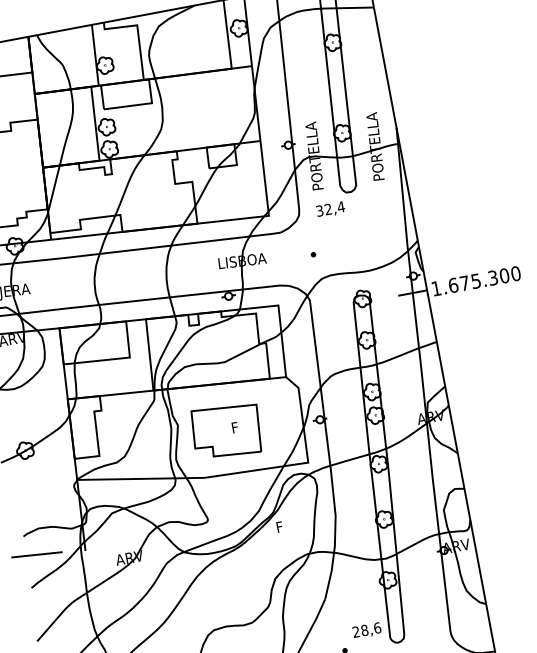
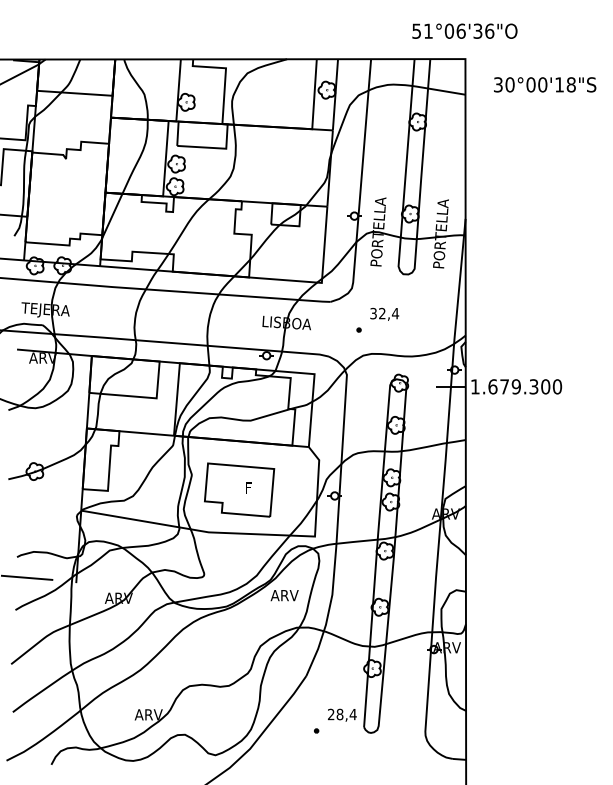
text: (330, 208) -> (384, 313), moved
text: (475, 281) -> (515, 386), 1.675.300 -> 1.679.300
text: (289, 525) -> (284, 595), F -> ARV
text: (376, 628) -> (352, 714), 28,6 -> 28,4

